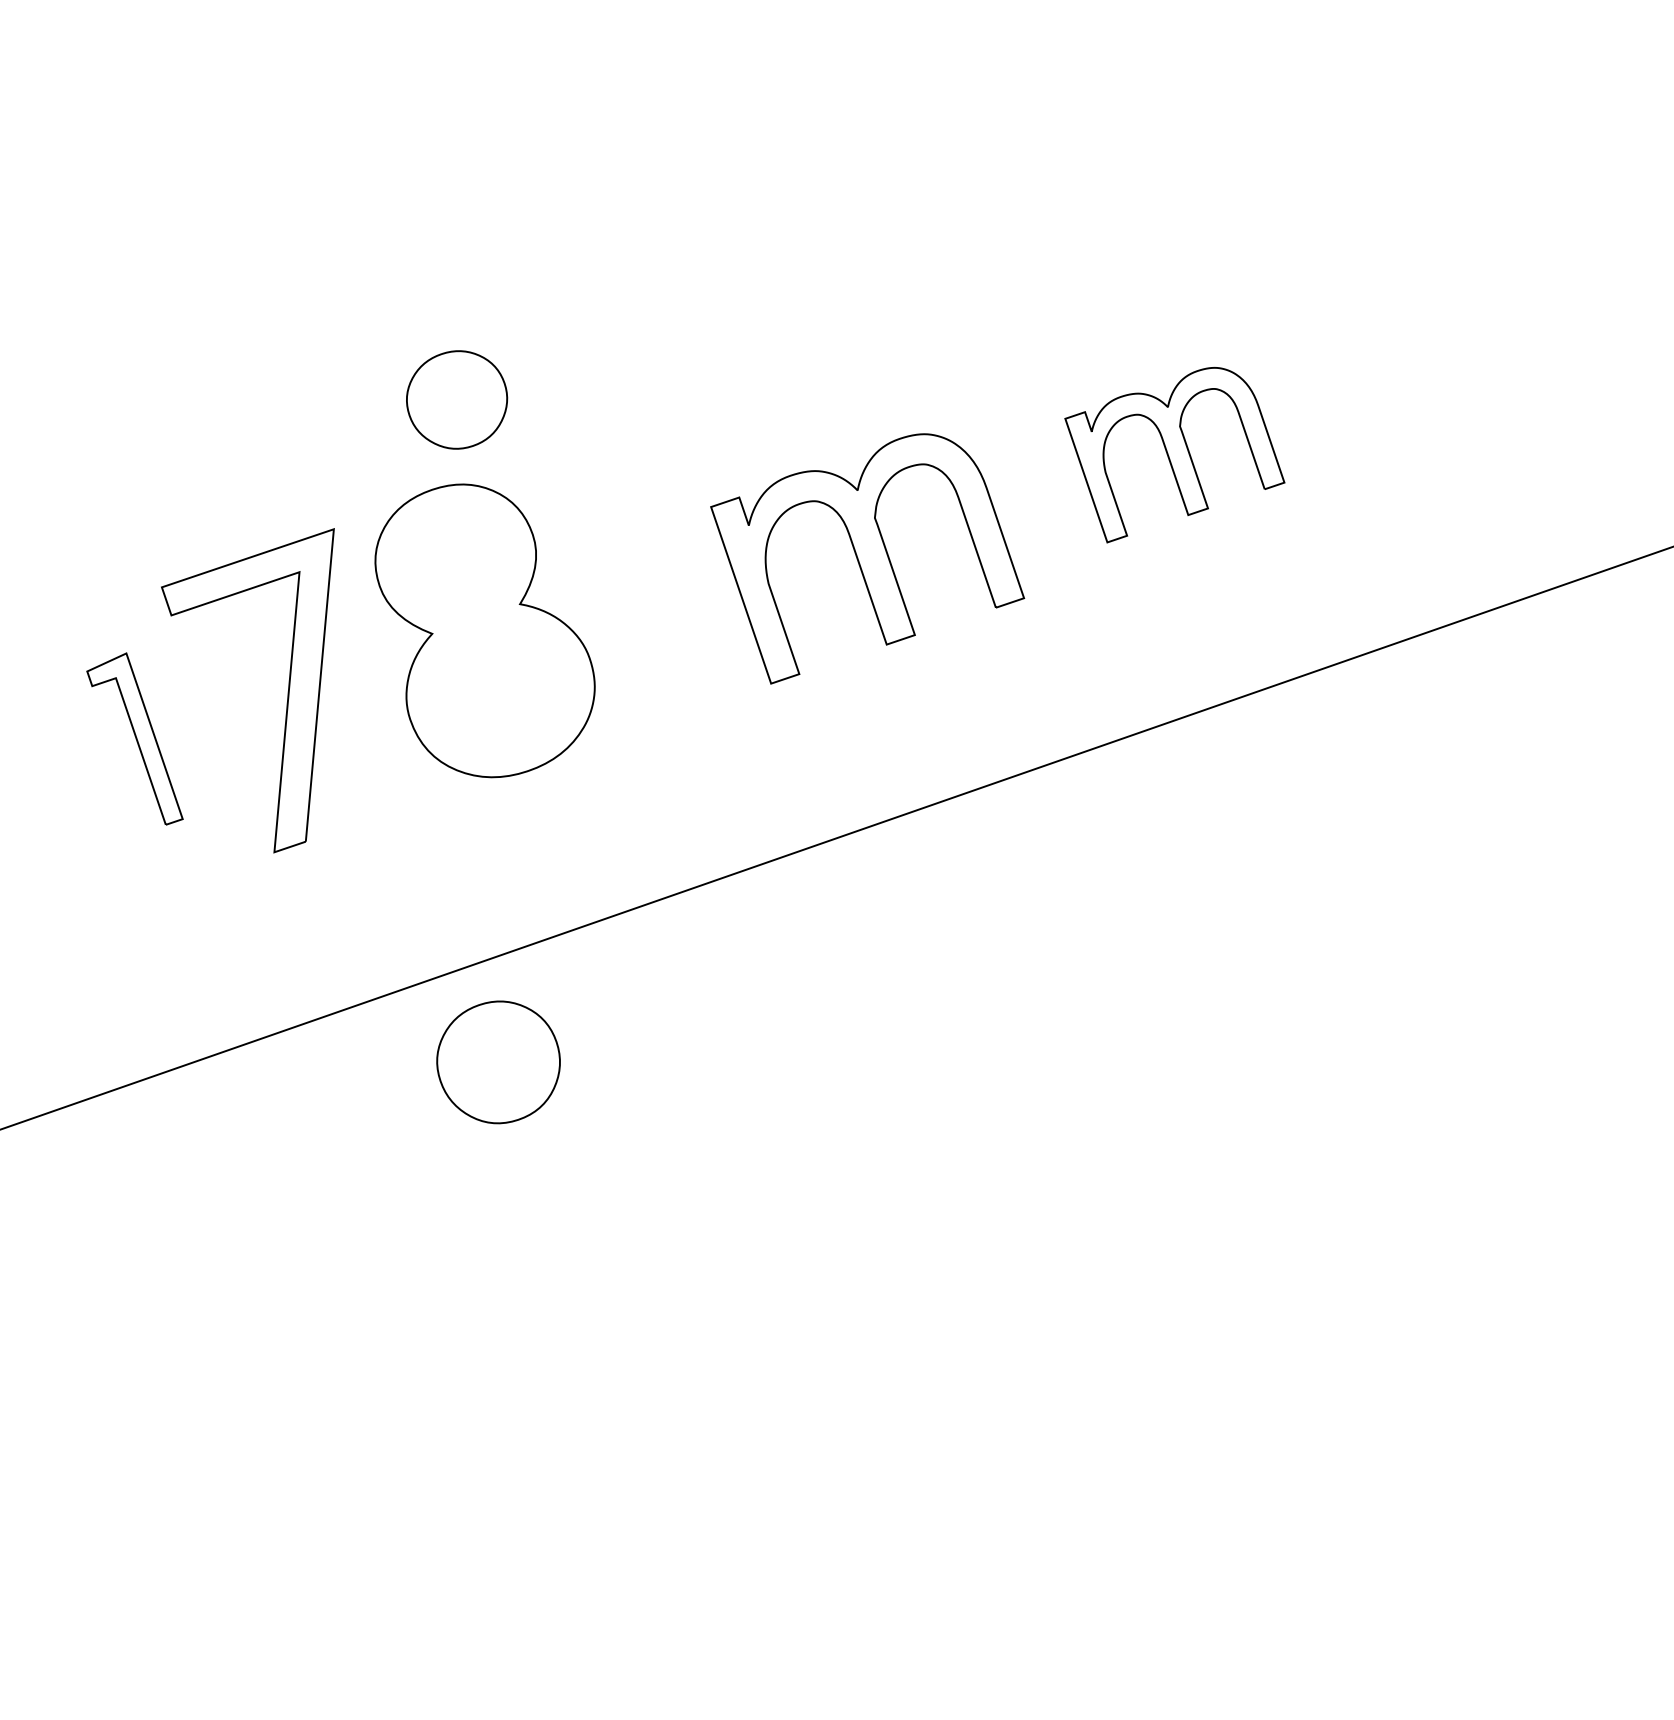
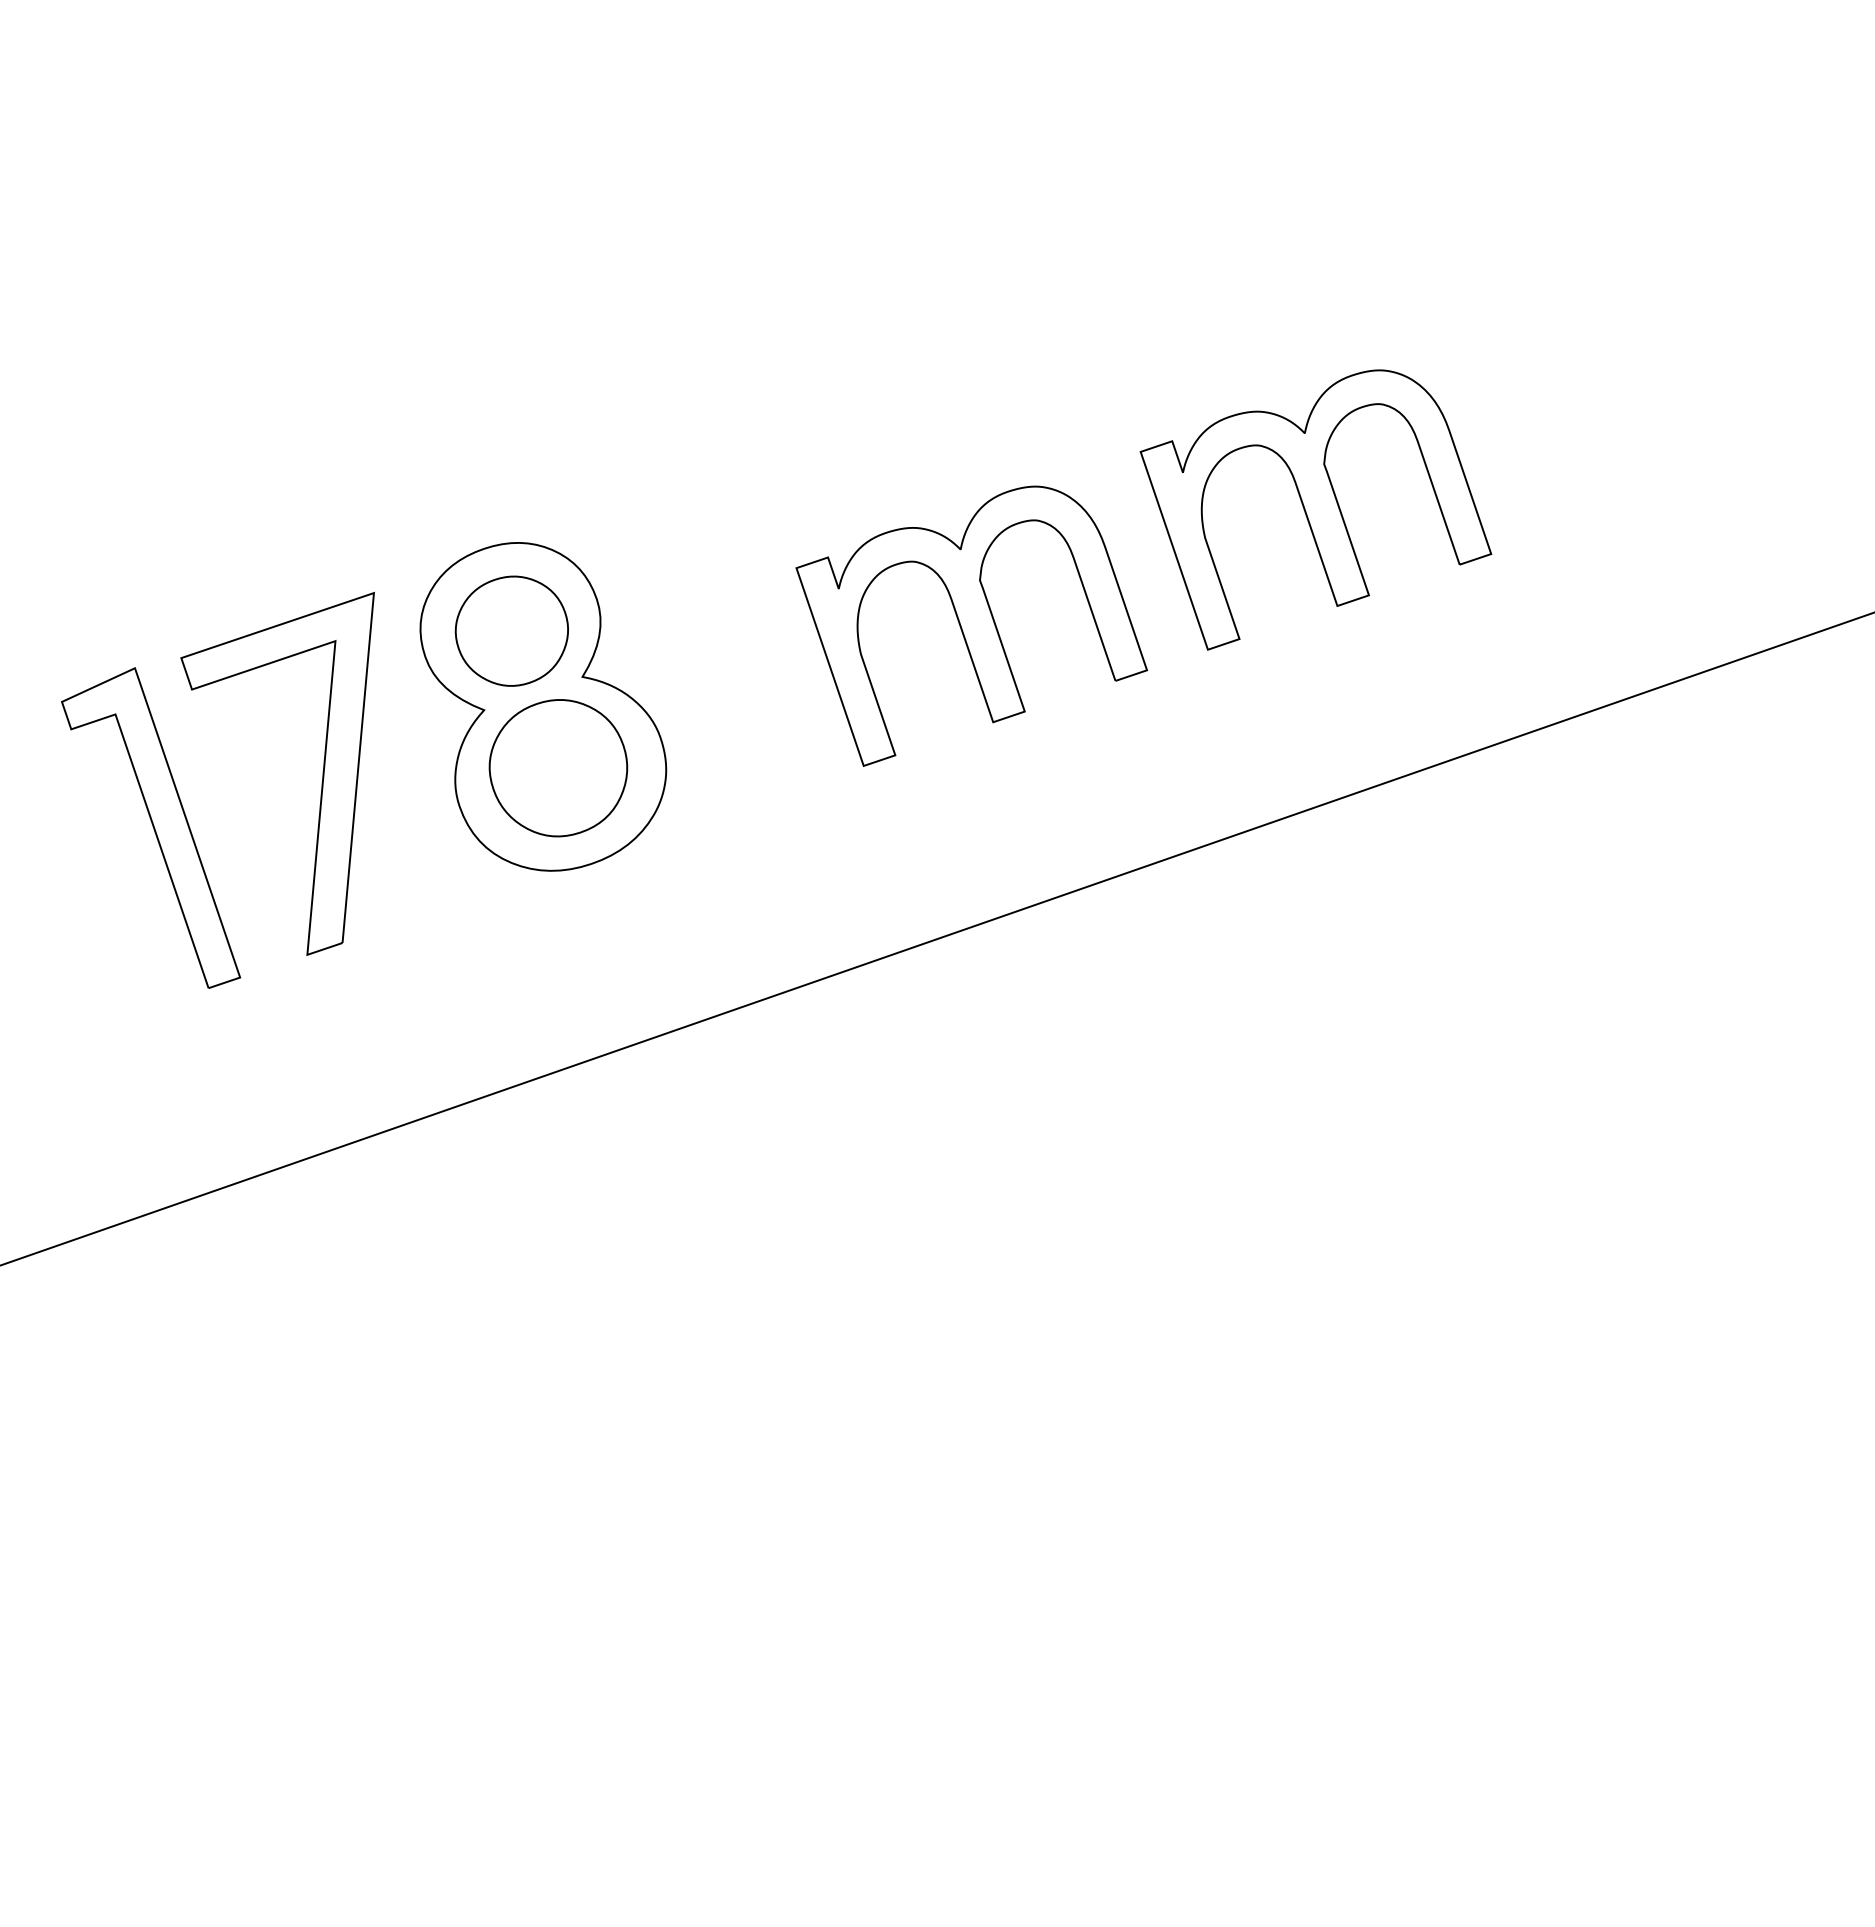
part: (456, 399) -> (511, 630), moved
part: (1174, 454) -> (1315, 509), size x1.43
part: (135, 738) -> (151, 827), size x1.67
part: (498, 1062) -> (558, 768), moved

